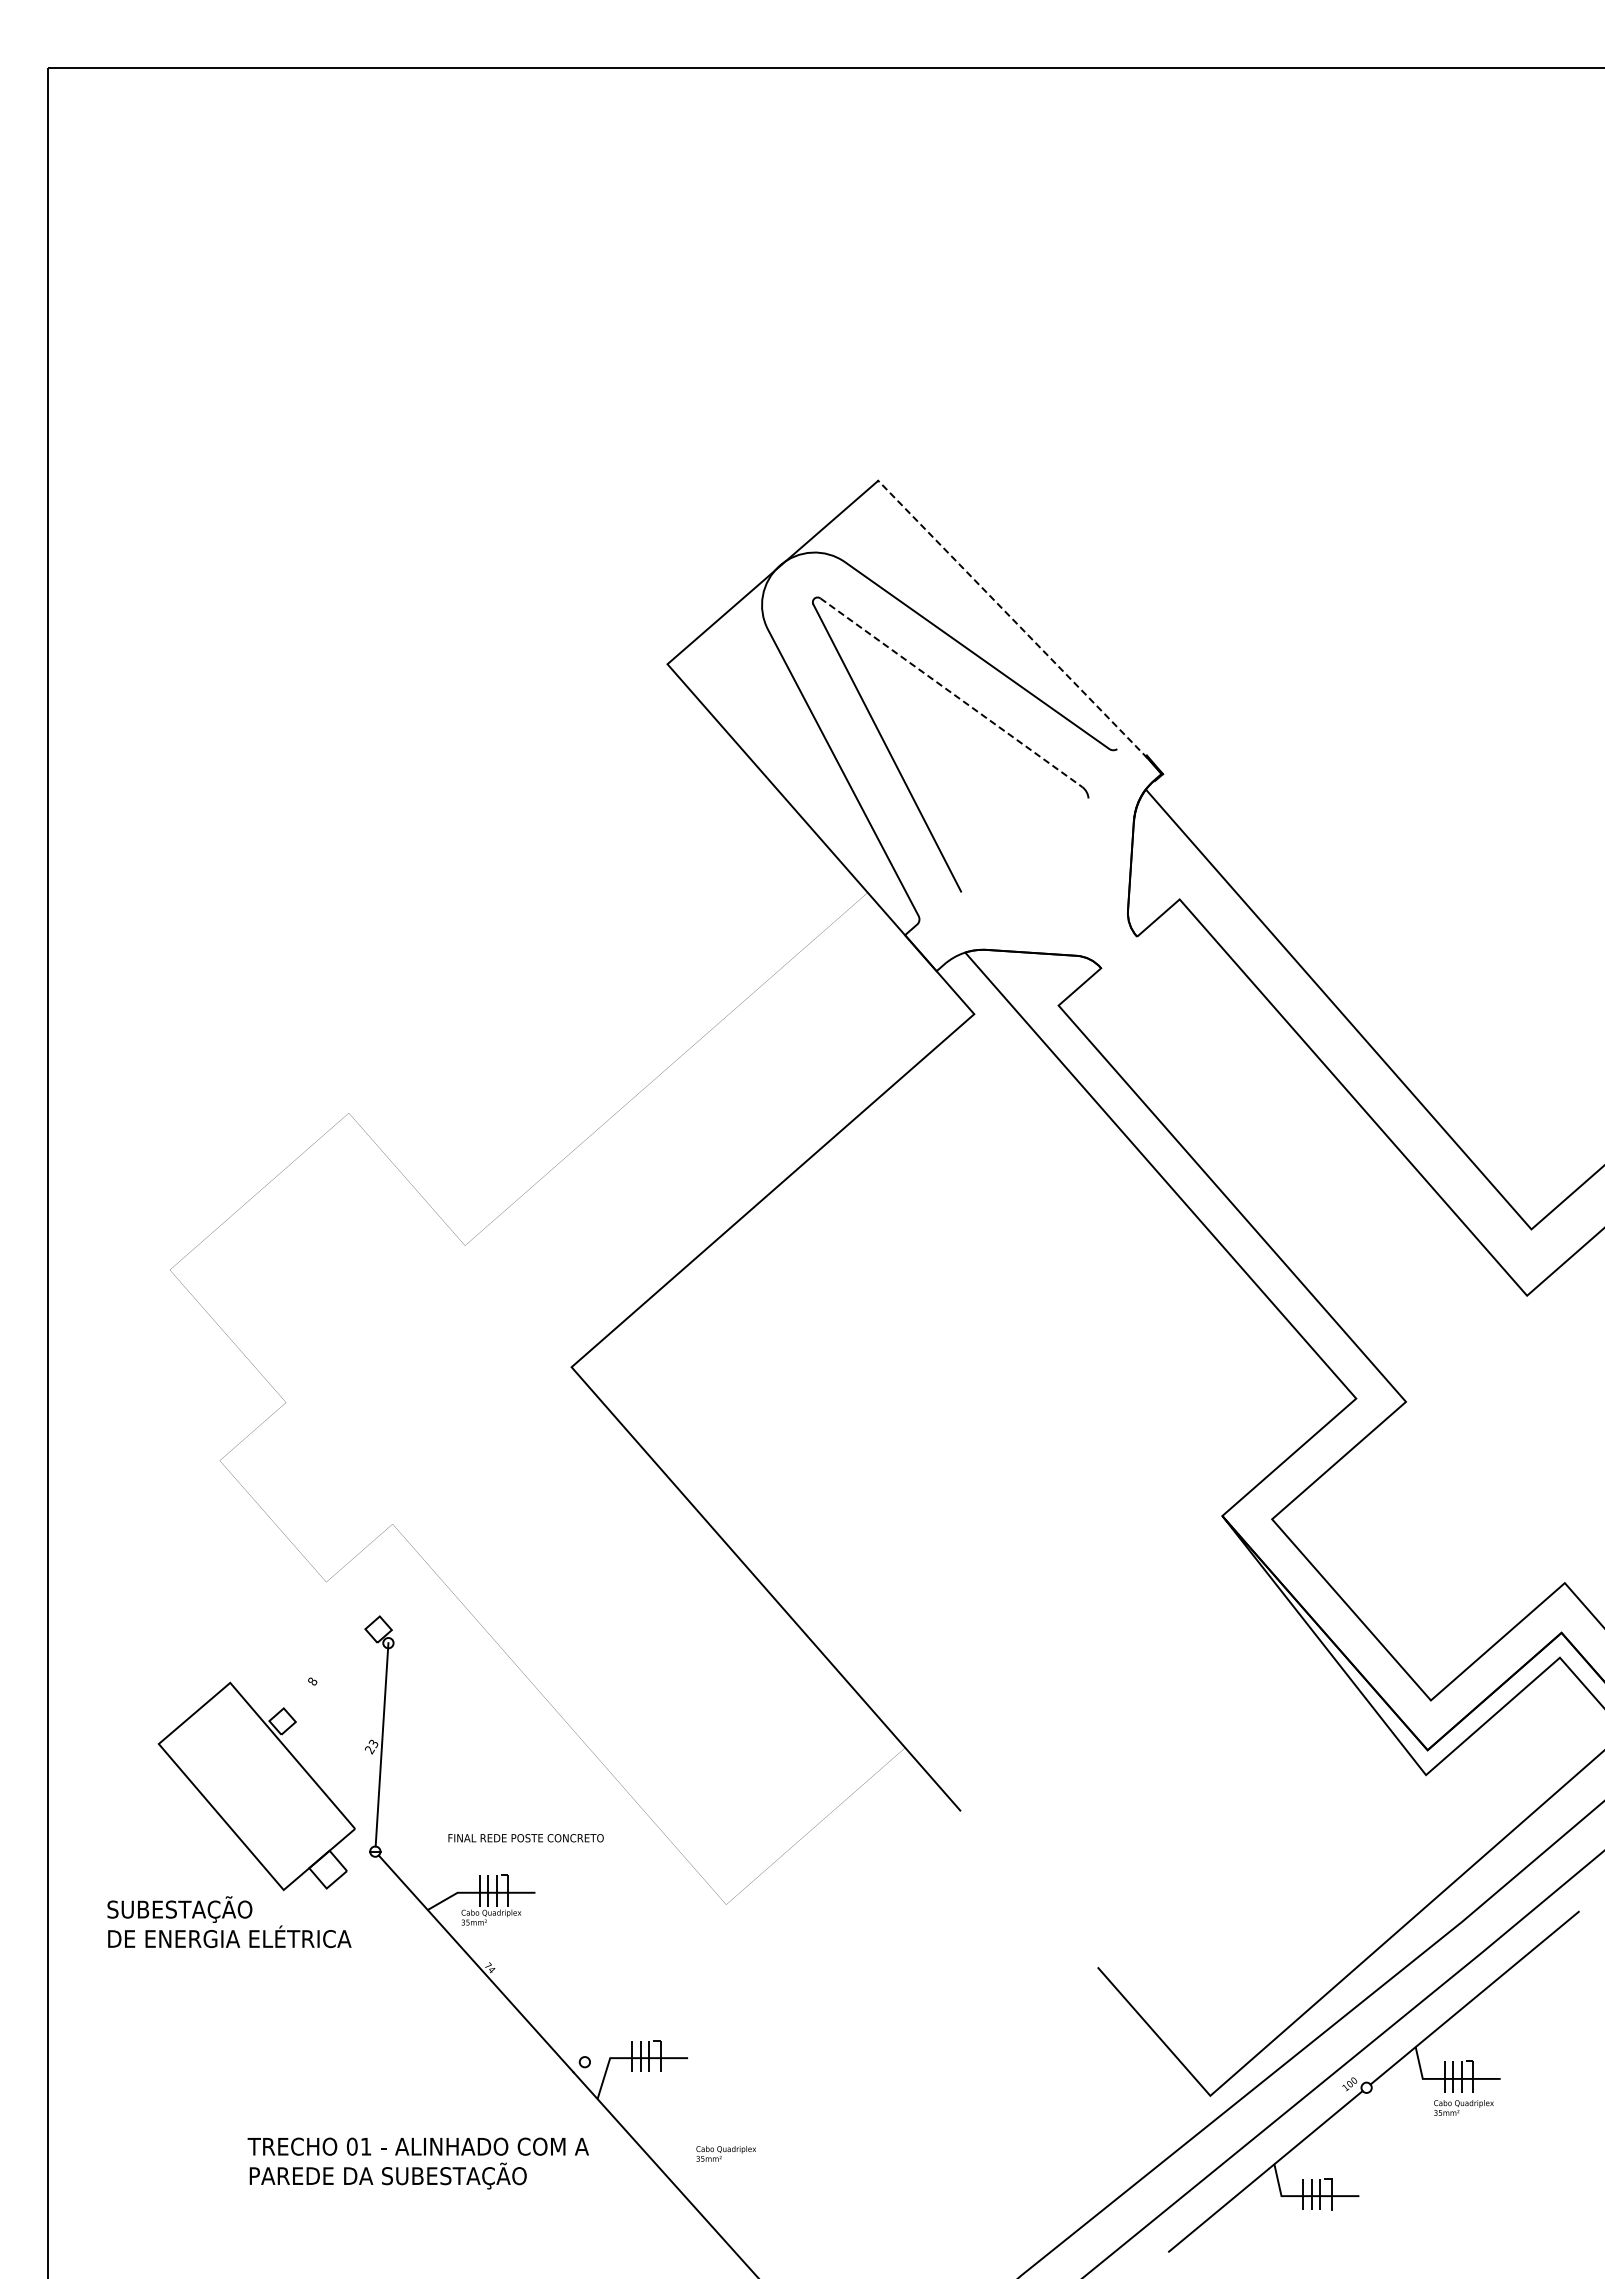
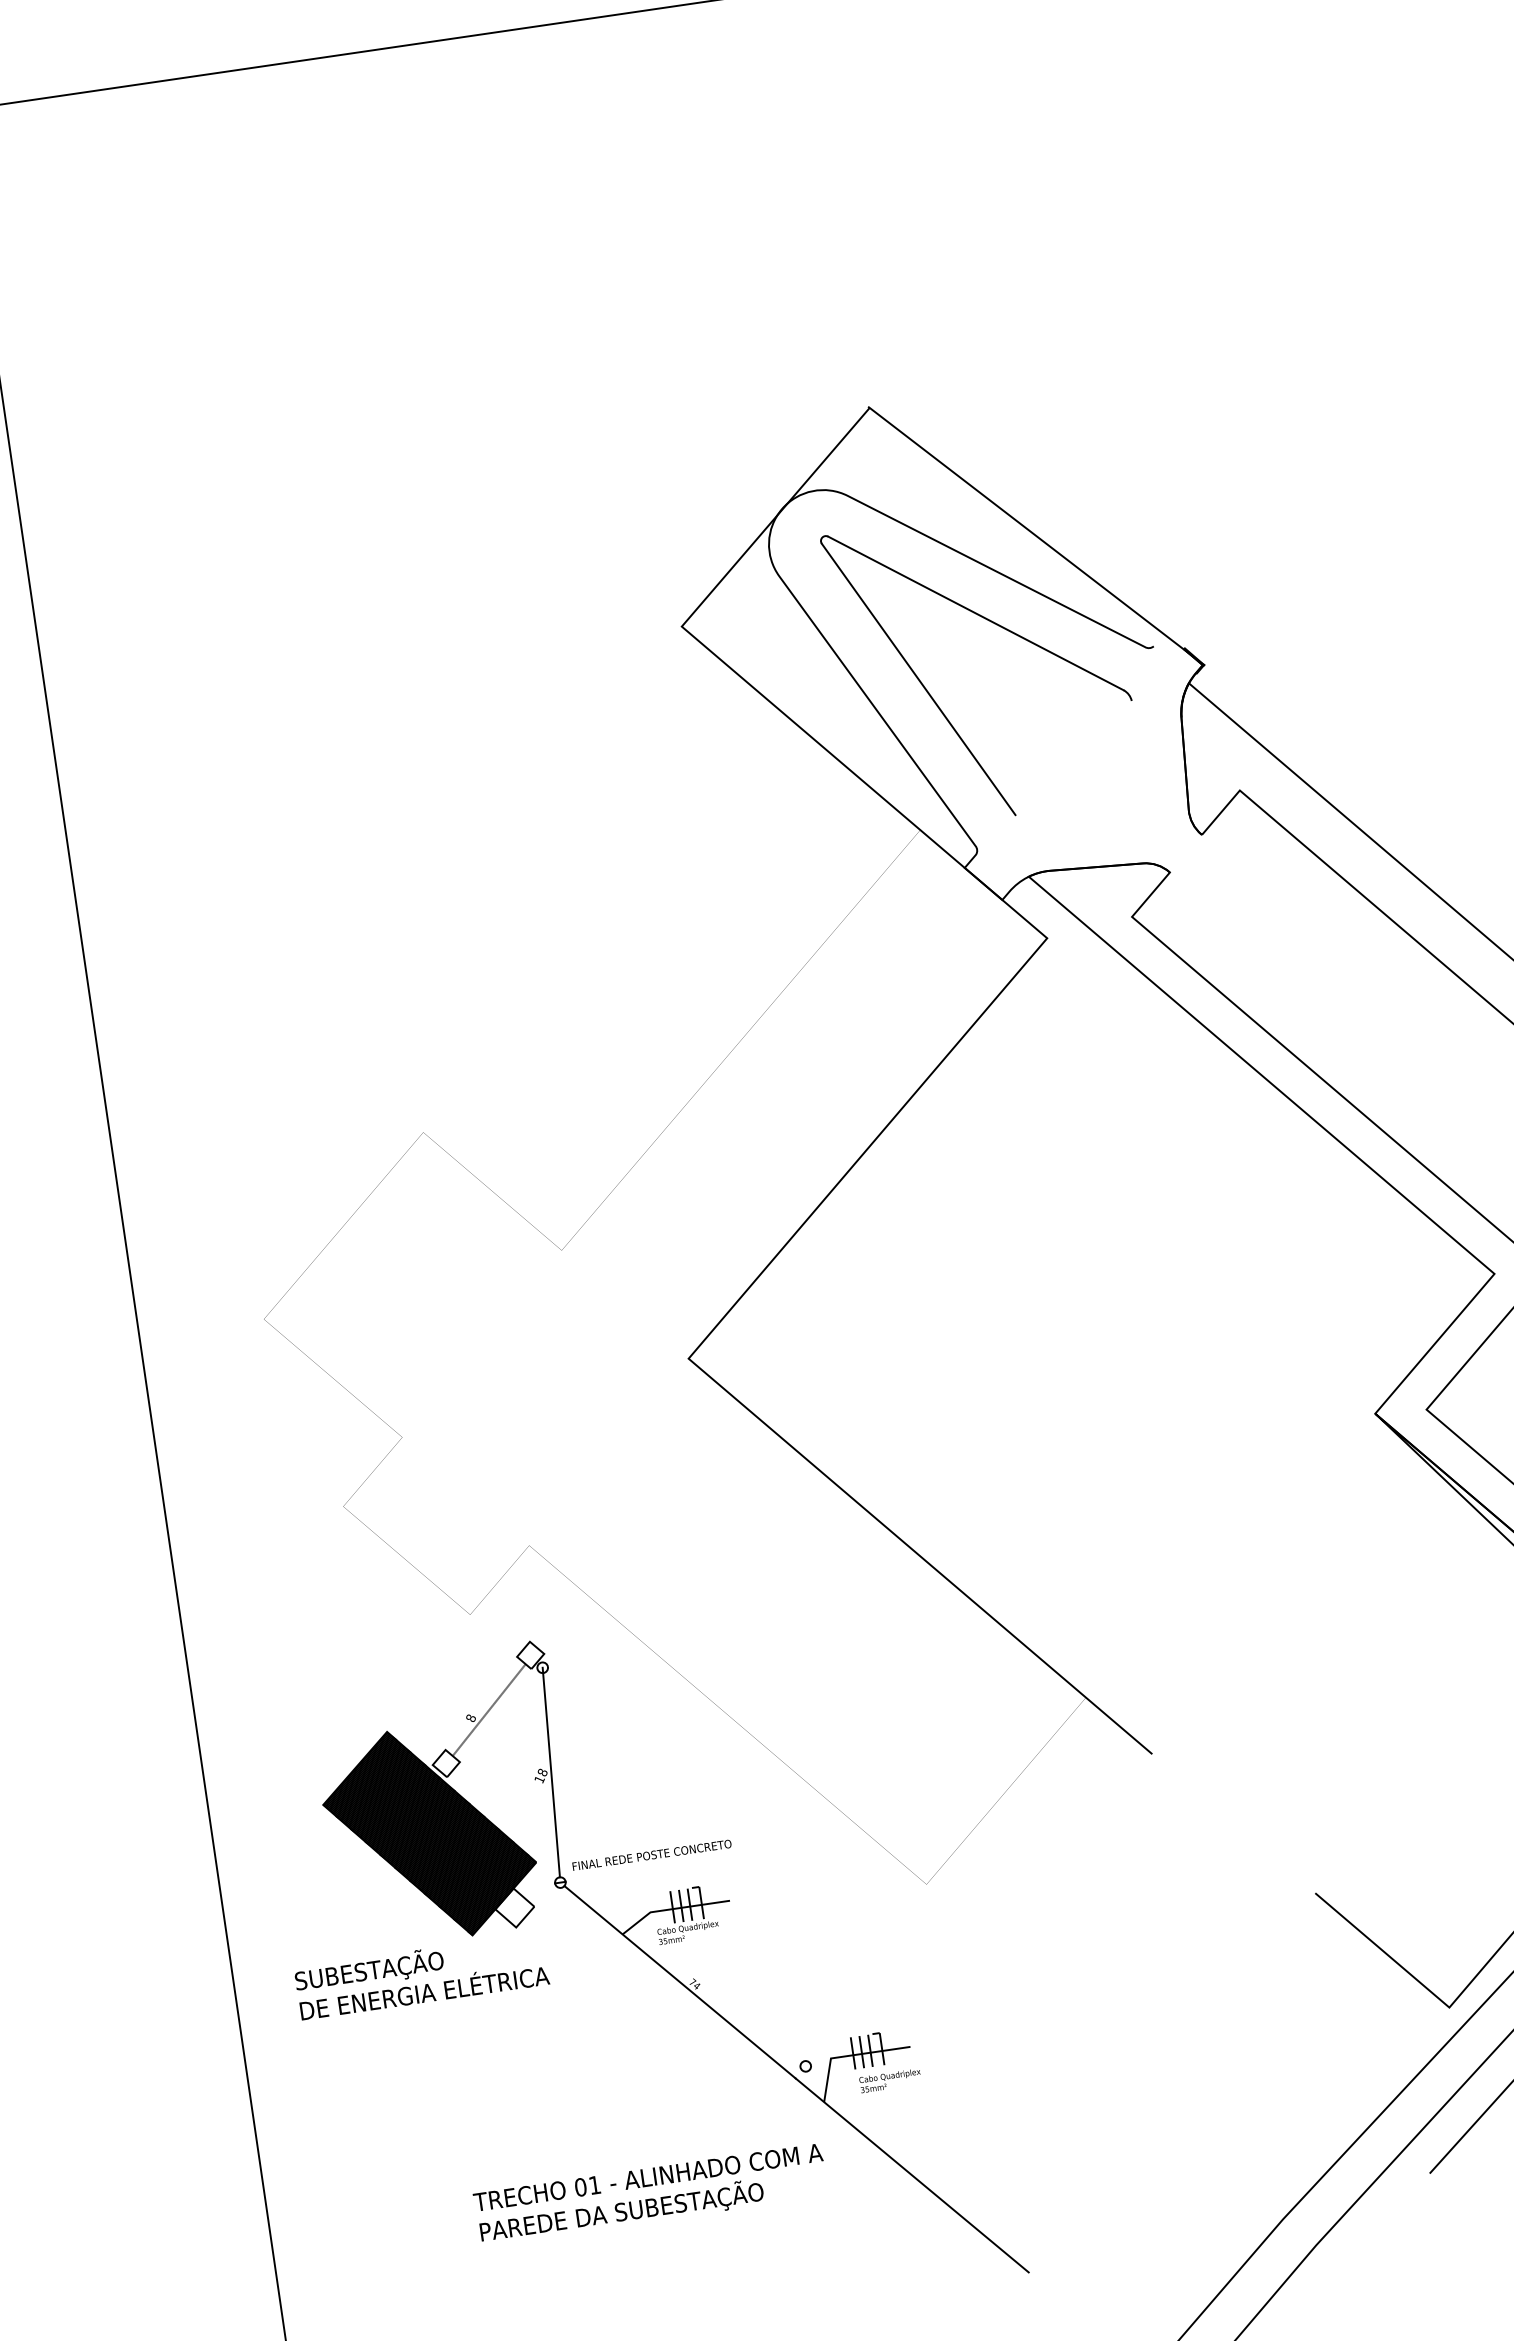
line: (1020, 627) -> (1036, 536), dashed -> solid
line: (951, 693) -> (976, 614), dashed -> solid
line: (331, 1676) -> (489, 1710), added
text: (371, 1746) -> (540, 1775), 23 -> 18
hatch: (256, 1786) -> (429, 1833), added
text: (525, 1838) -> (651, 1855), moved
text: (725, 2153) -> (889, 2080), moved

